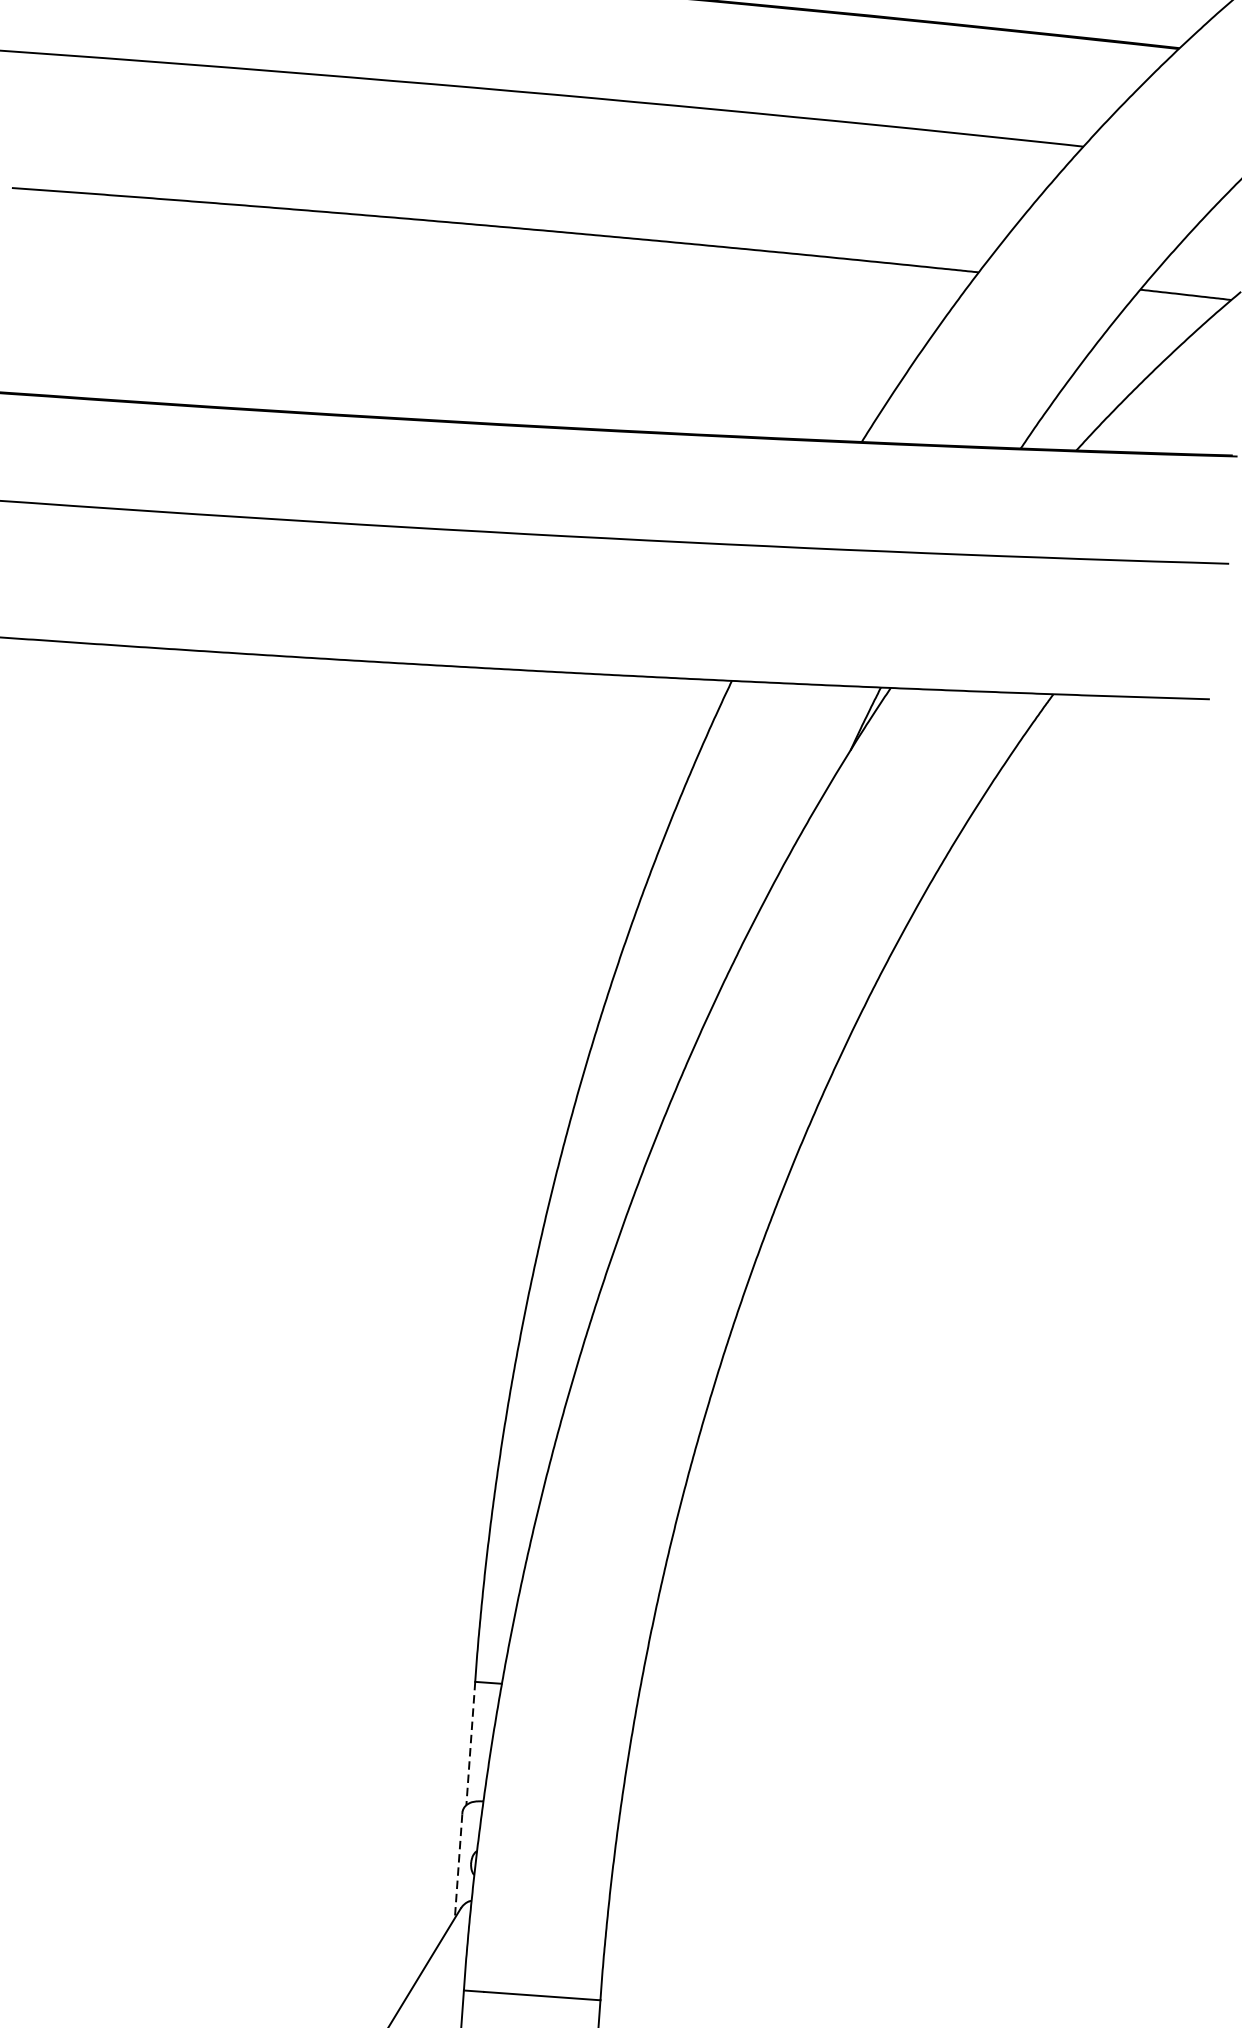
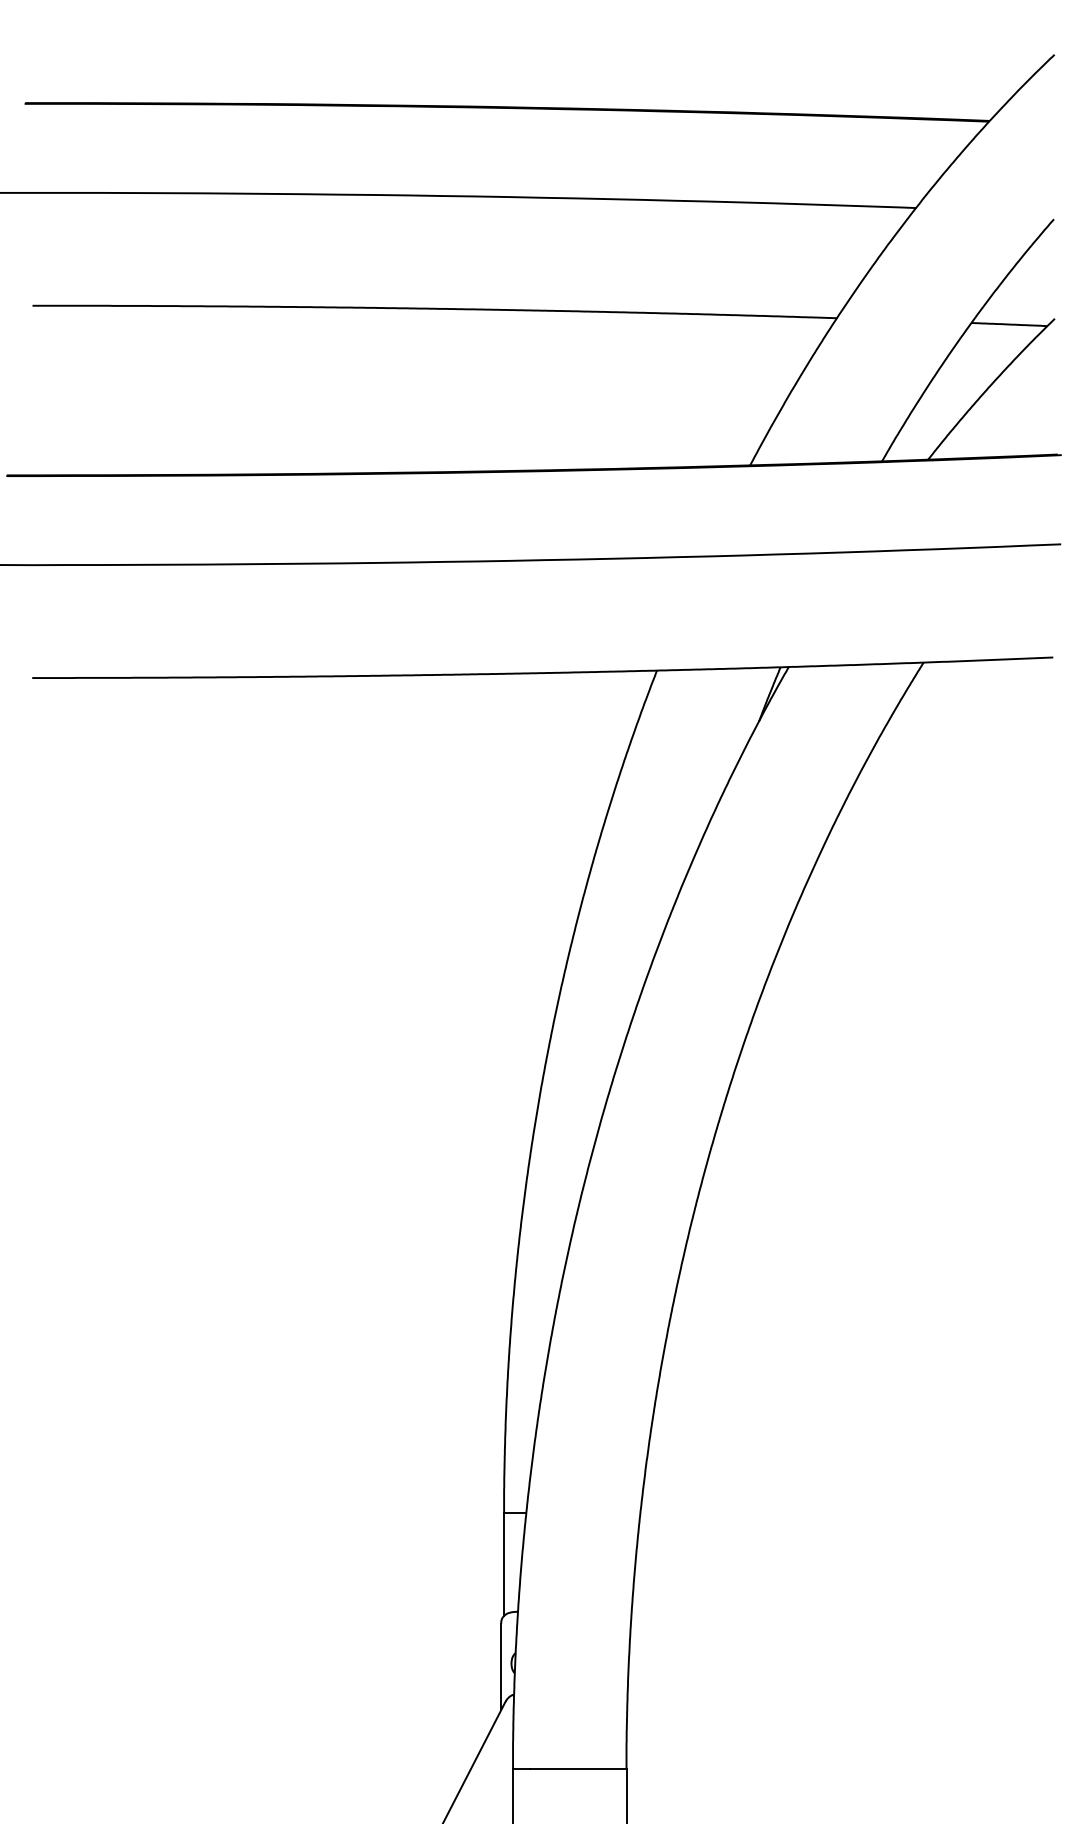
line: (471, 1744) -> (504, 1565), dashed -> solid
line: (458, 1867) -> (501, 1667), dashed -> solid

